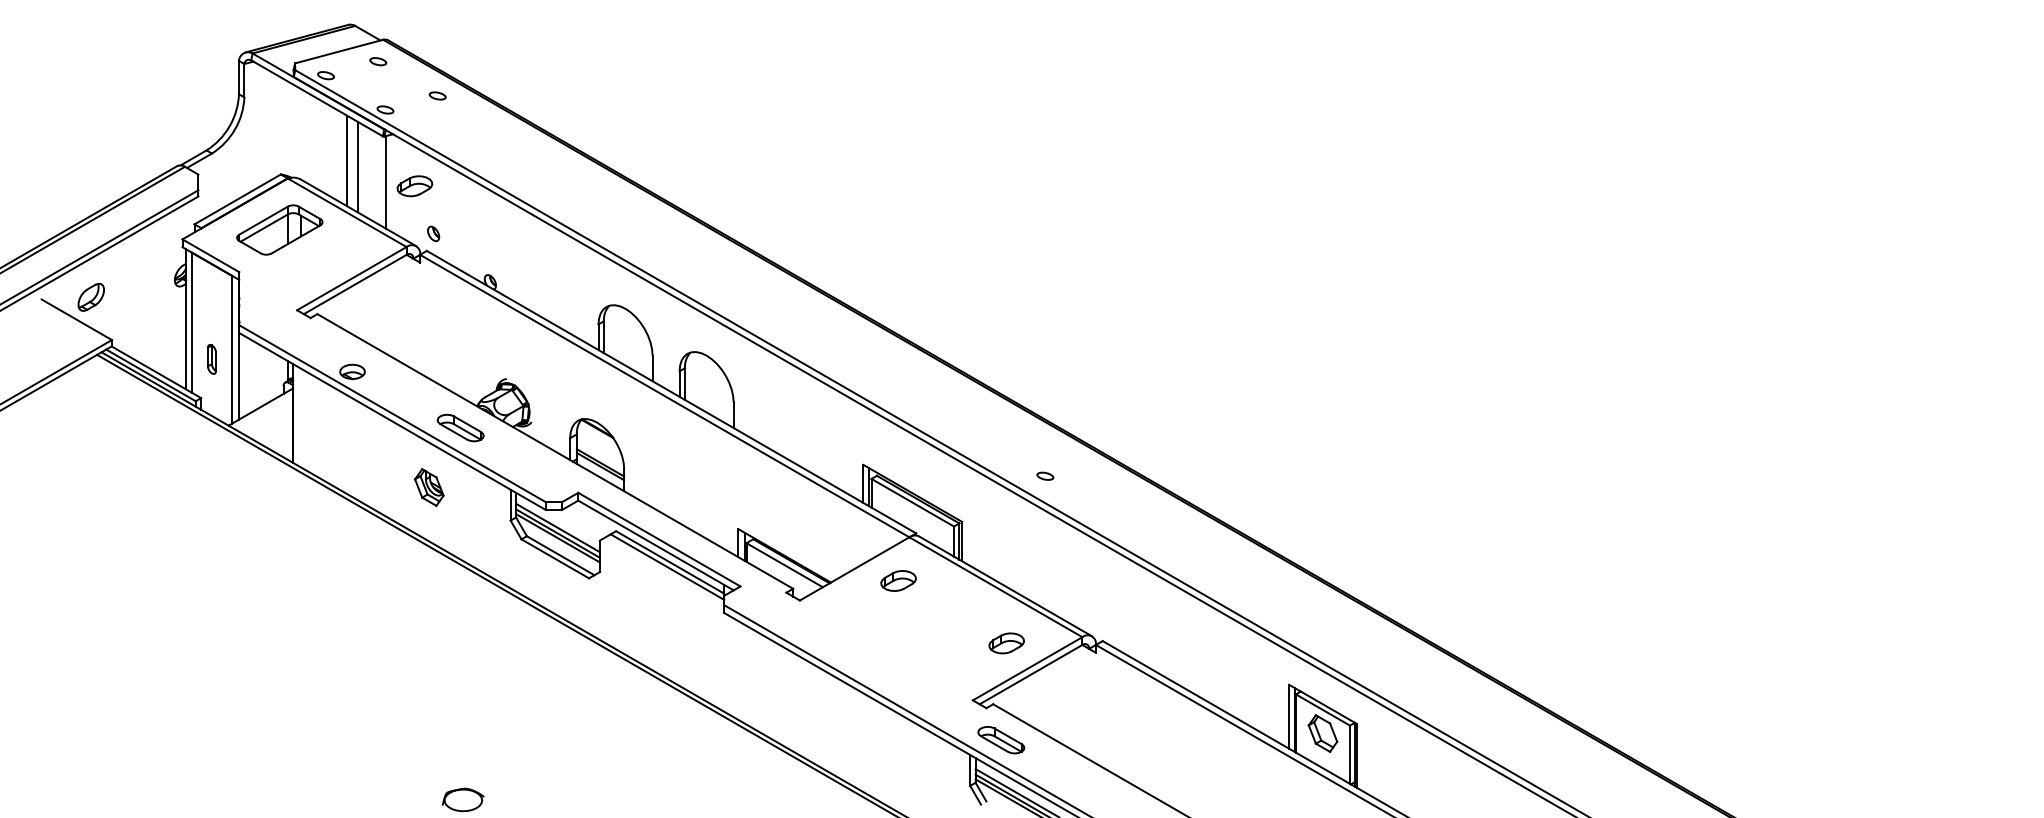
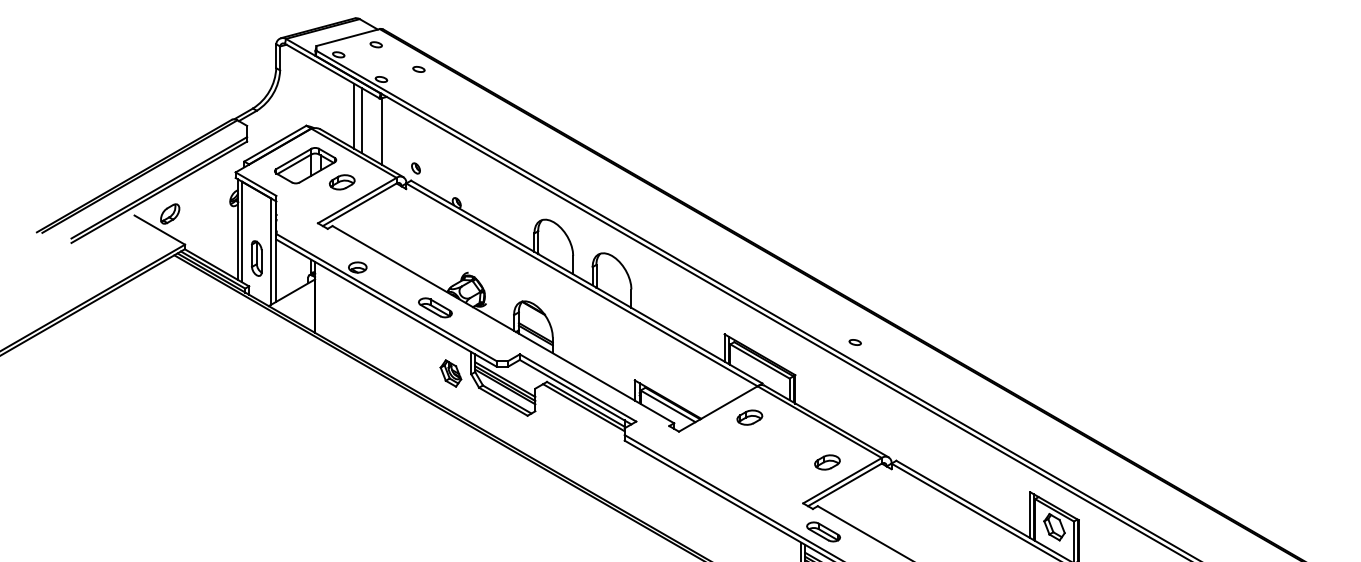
part: (414, 186) -> (341, 182), moved
part: (211, 359) -> (256, 258), size x1.67
part: (429, 487) -> (451, 373), moved

